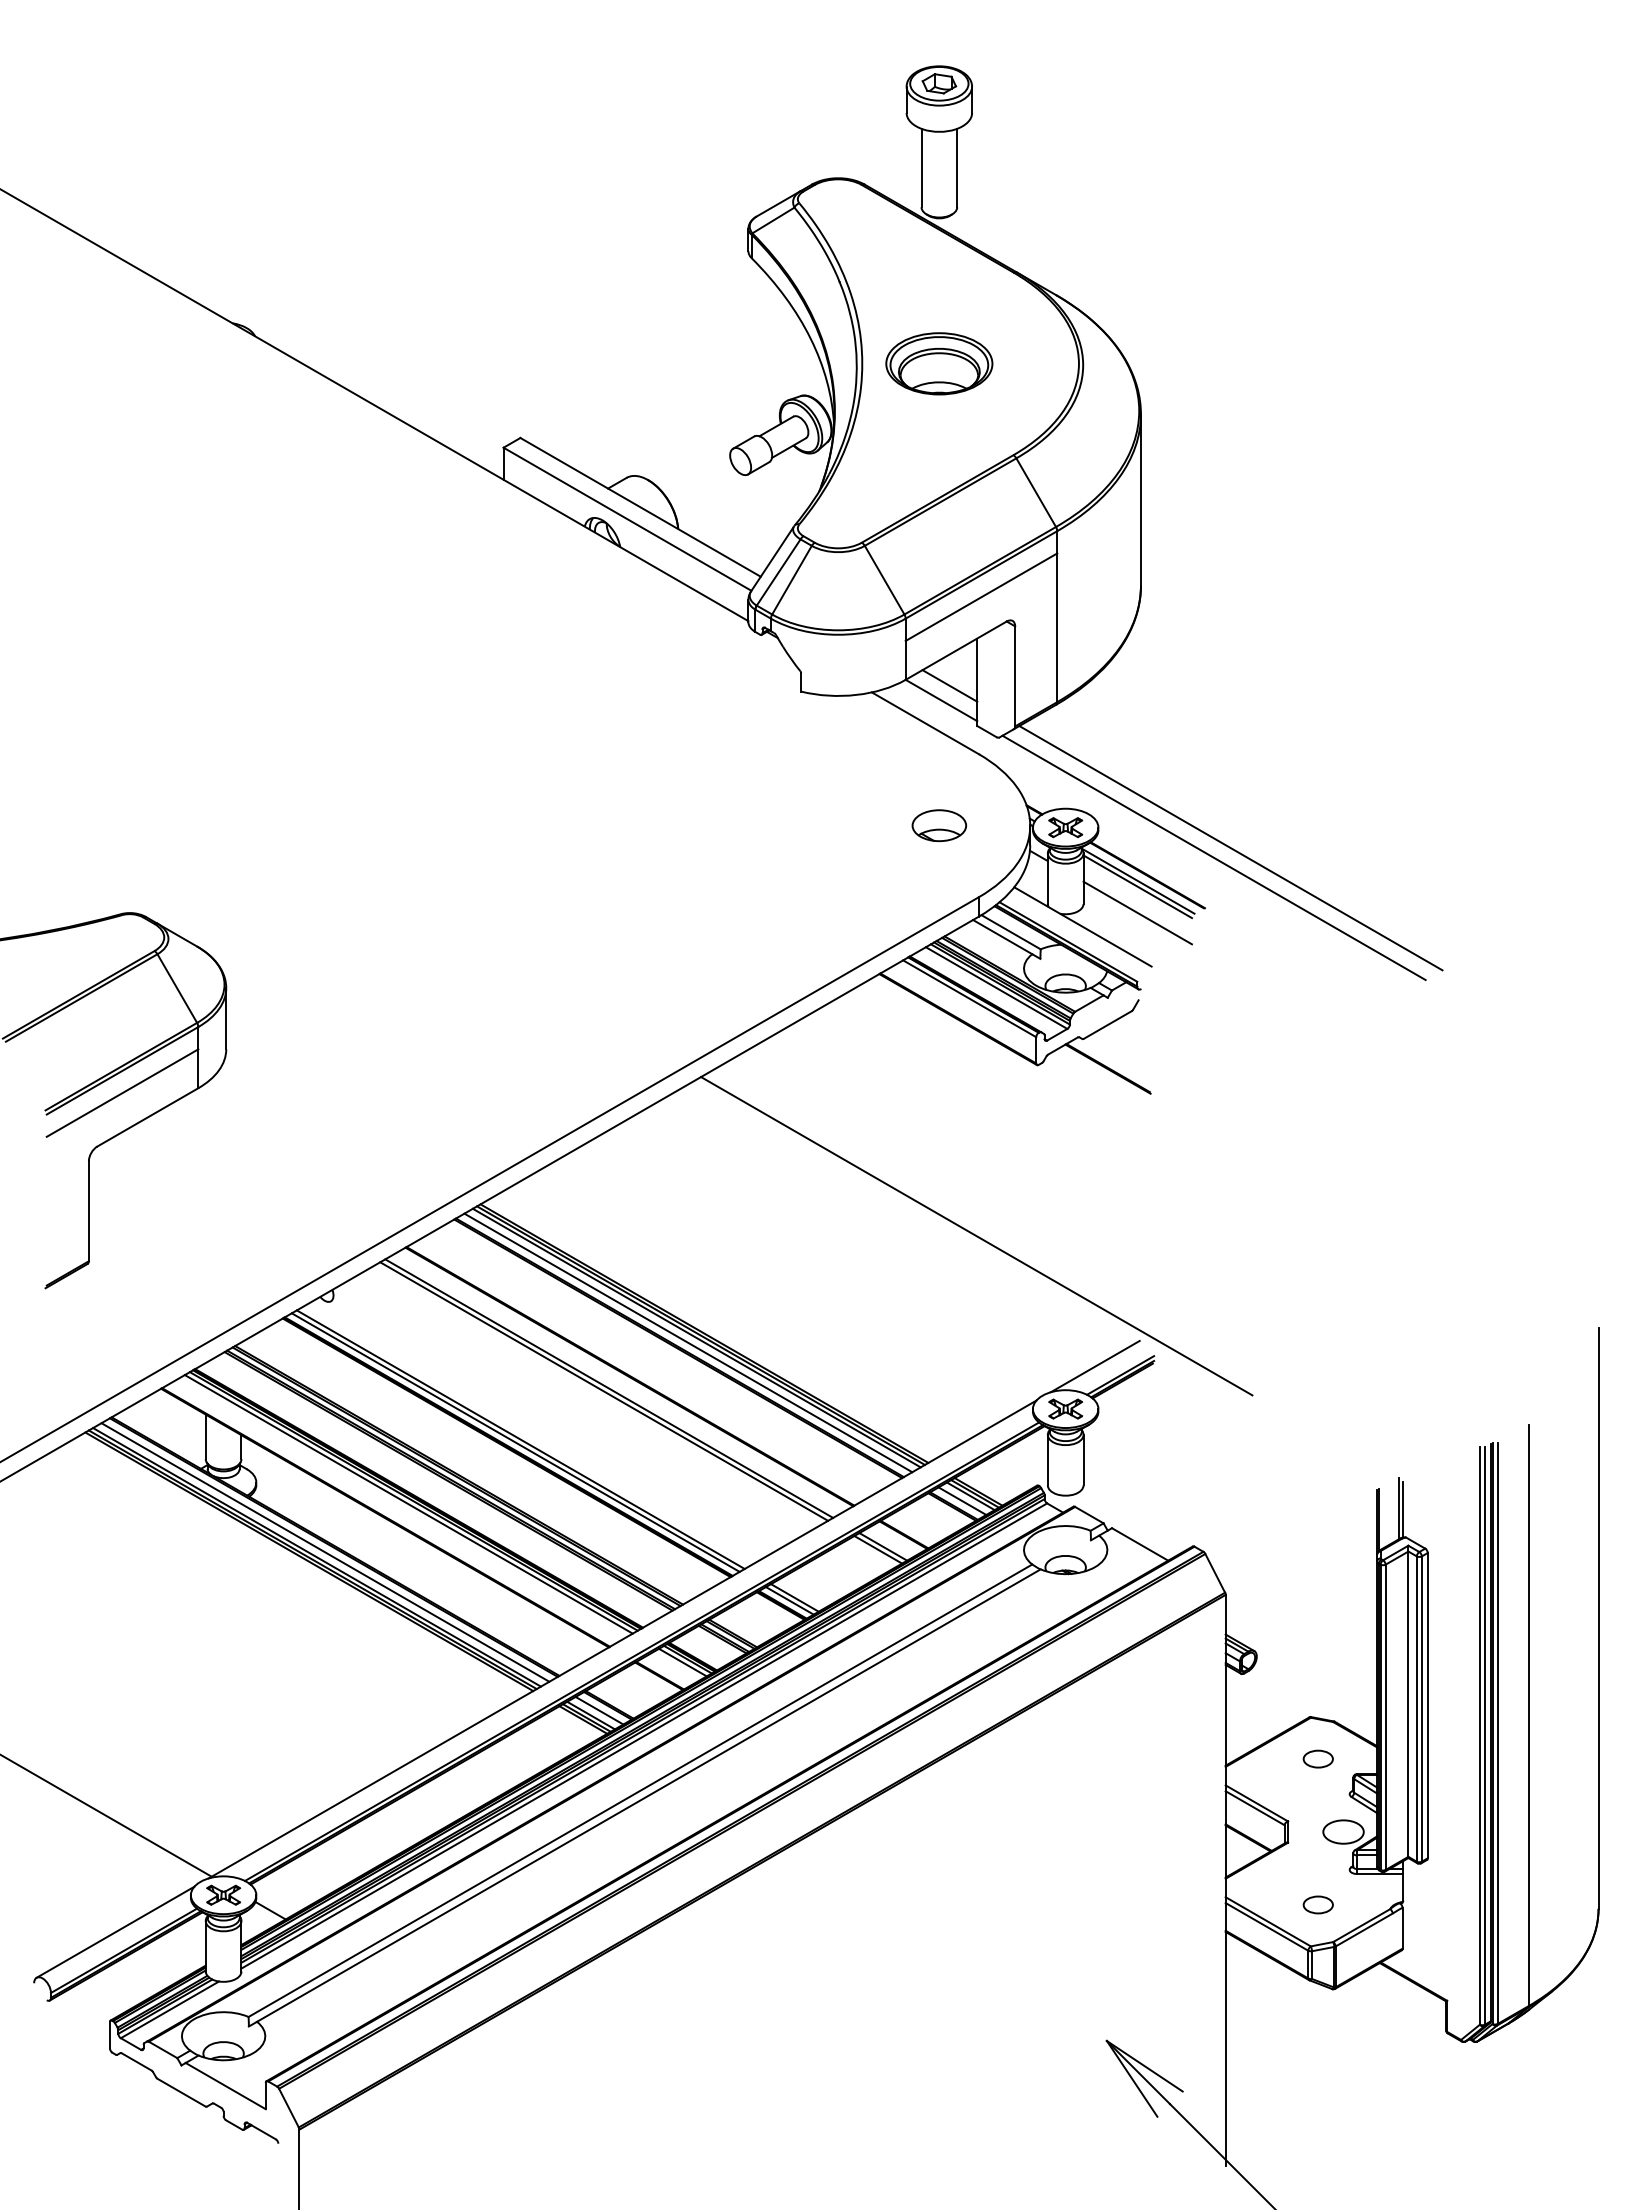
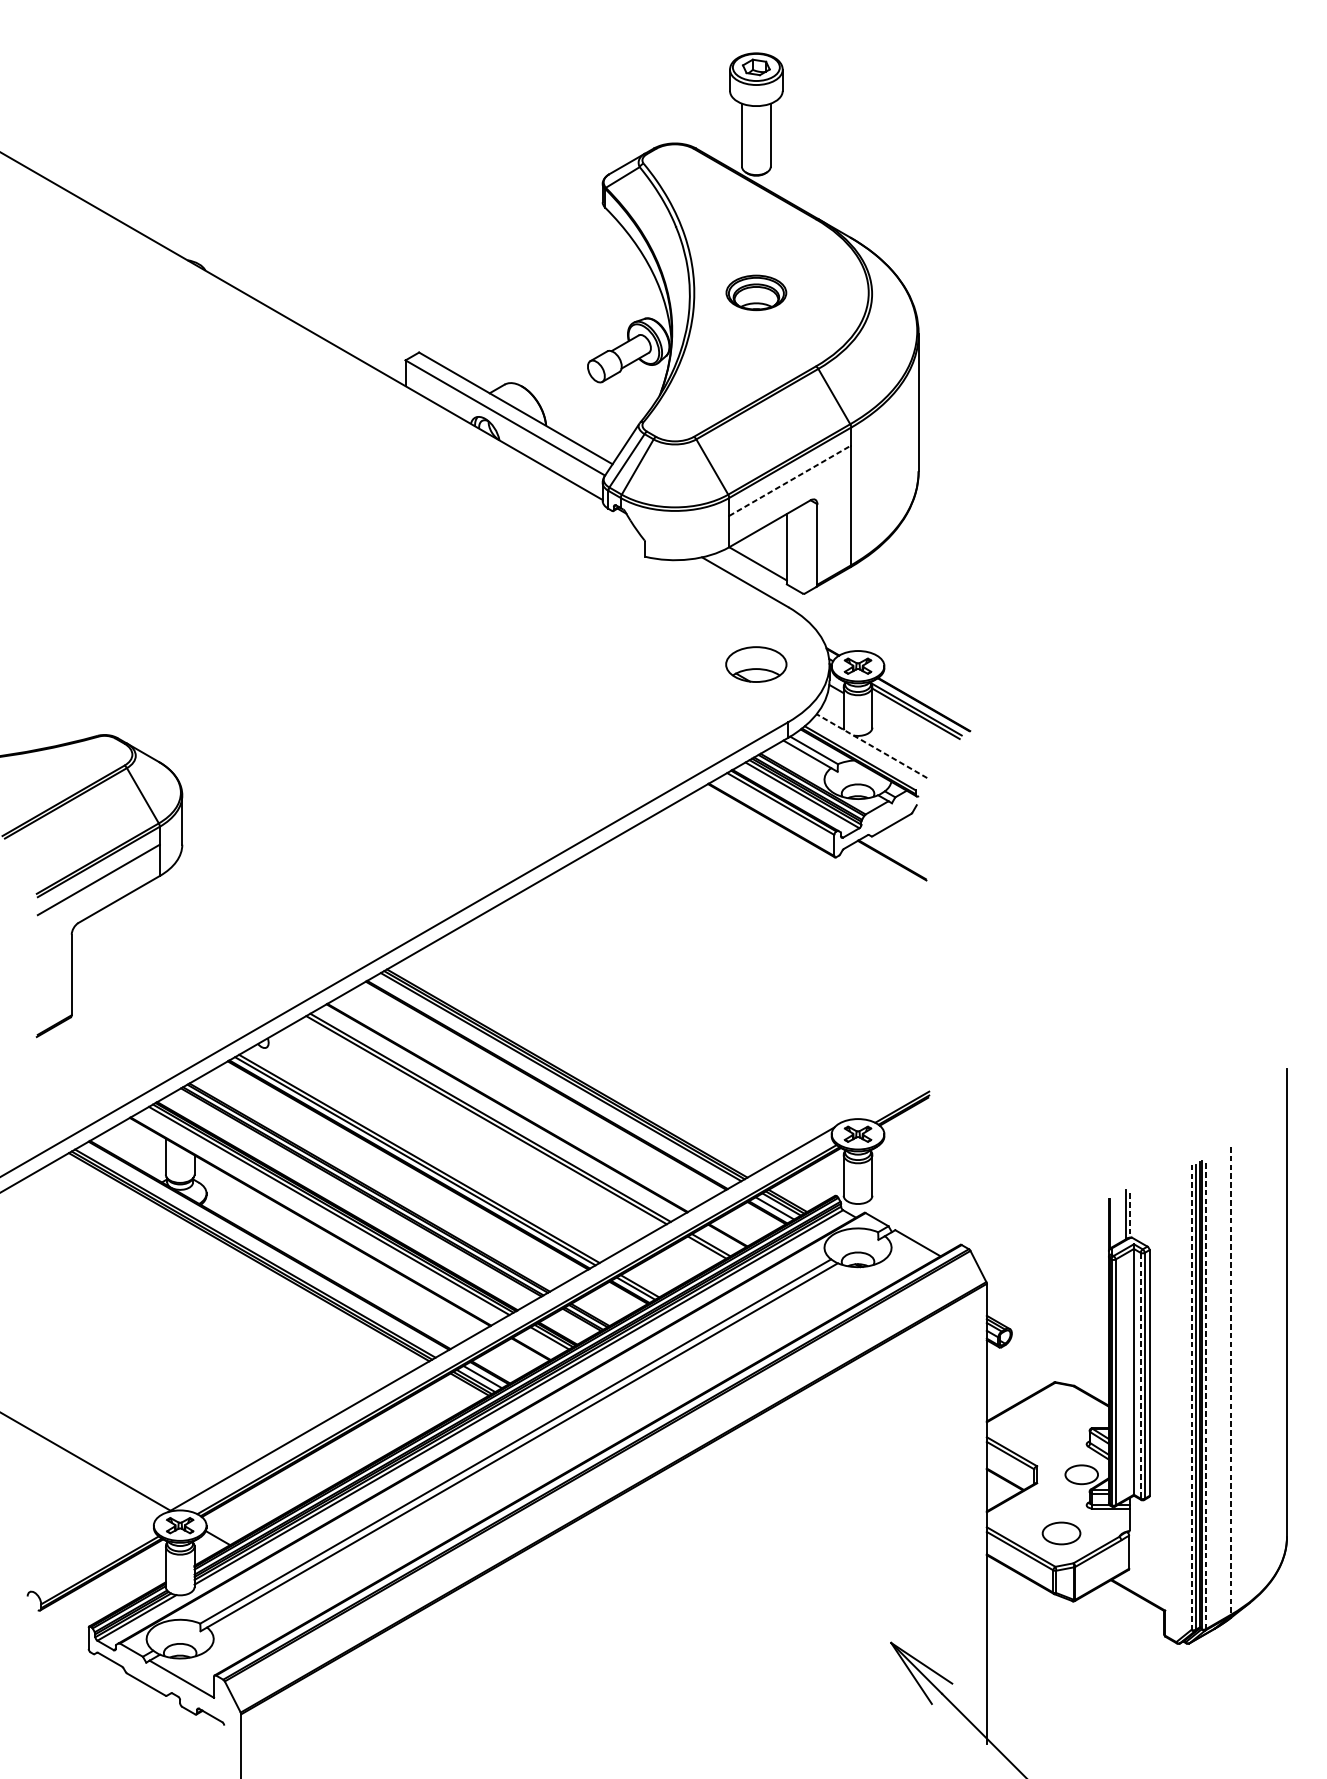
part: (939, 363) -> (756, 292), size x0.7
line: (981, 597) -> (790, 480), solid -> dashed
line: (949, 685) -> (764, 551), removed
part: (939, 825) -> (756, 664), size x1.4
line: (1230, 848) -> (990, 683), removed
line: (1213, 857) -> (977, 690), removed
line: (1137, 912) -> (915, 734), removed
line: (1082, 926) -> (871, 745), solid -> dashed
line: (976, 1236) -> (786, 995), removed
line: (688, 1342) -> (554, 1080), removed
line: (1094, 1366) -> (881, 1100), removed
line: (1403, 1510) -> (1129, 1215), solid -> dashed
line: (325, 1552) -> (262, 1249), removed
line: (1416, 1709) -> (1140, 1376), solid -> dashed
line: (1528, 1715) -> (1230, 1380), solid -> dashed
line: (1497, 1733) -> (1205, 1395), solid -> dashed
line: (1479, 1735) -> (1191, 1397), solid -> dashed
part: (1317, 1758) -> (1060, 1415), removed
part: (1317, 1904) -> (1060, 1533), size x1.6
line: (115, 1931) -> (93, 1554), removed

